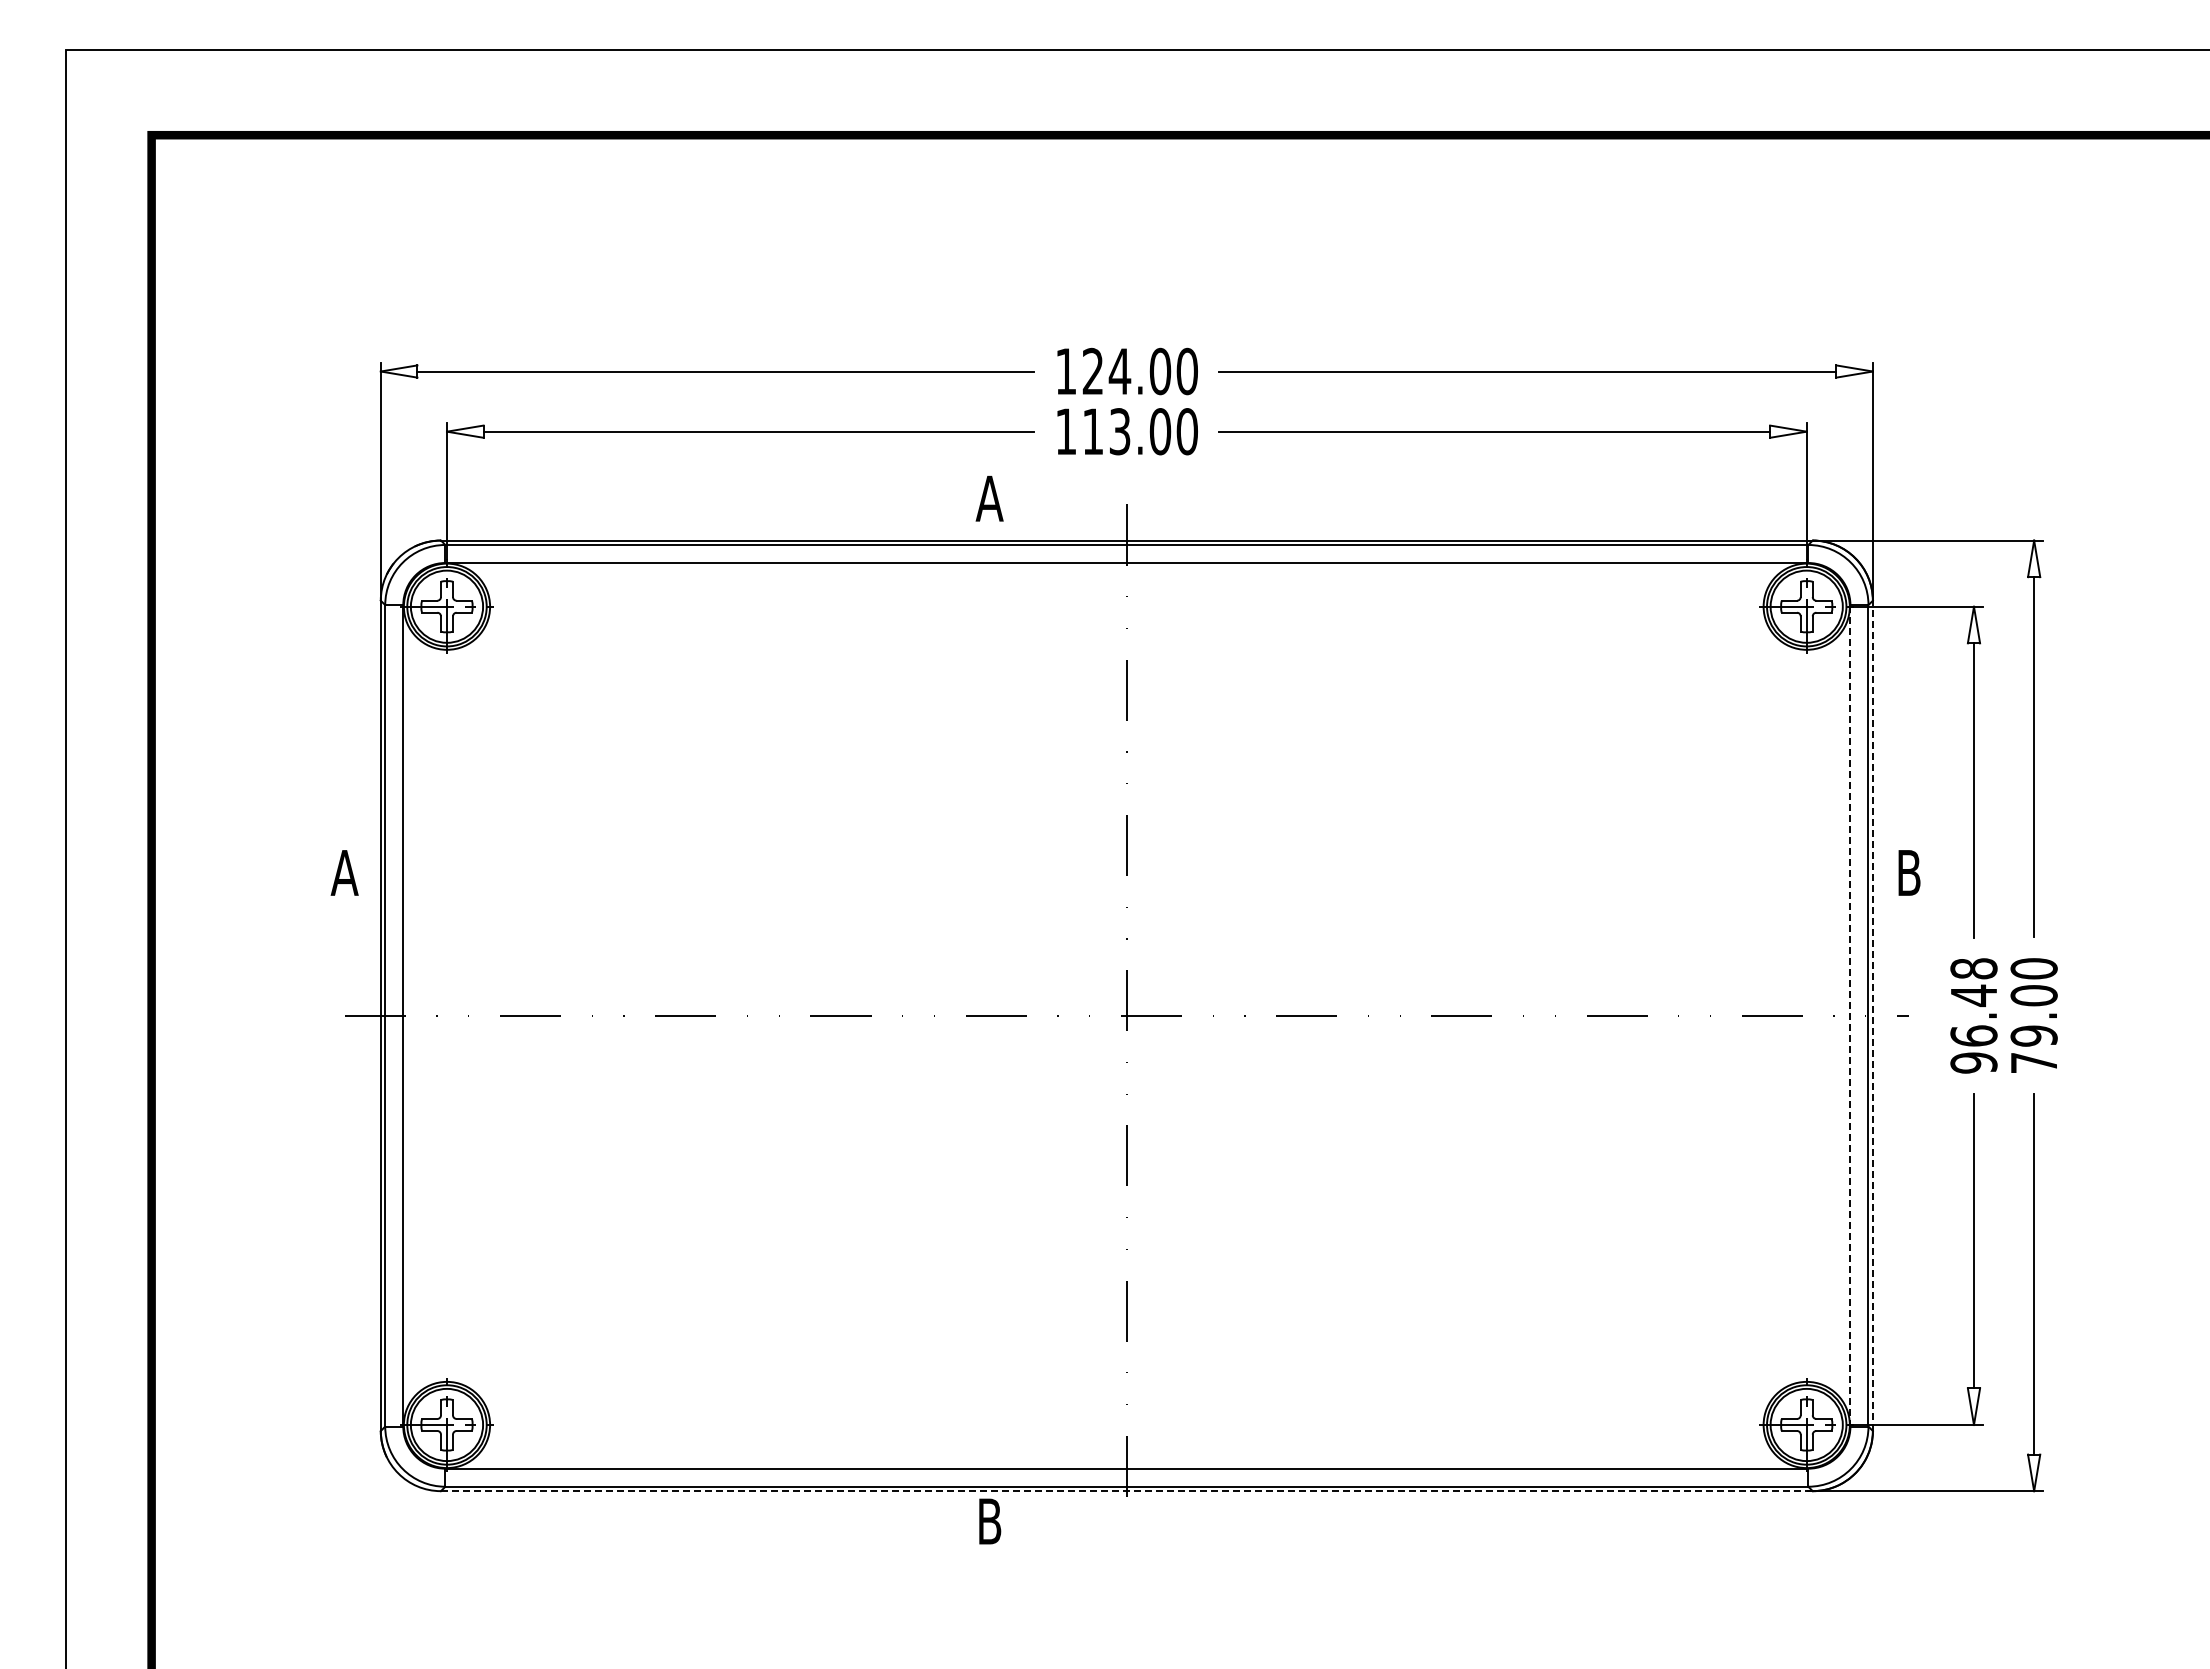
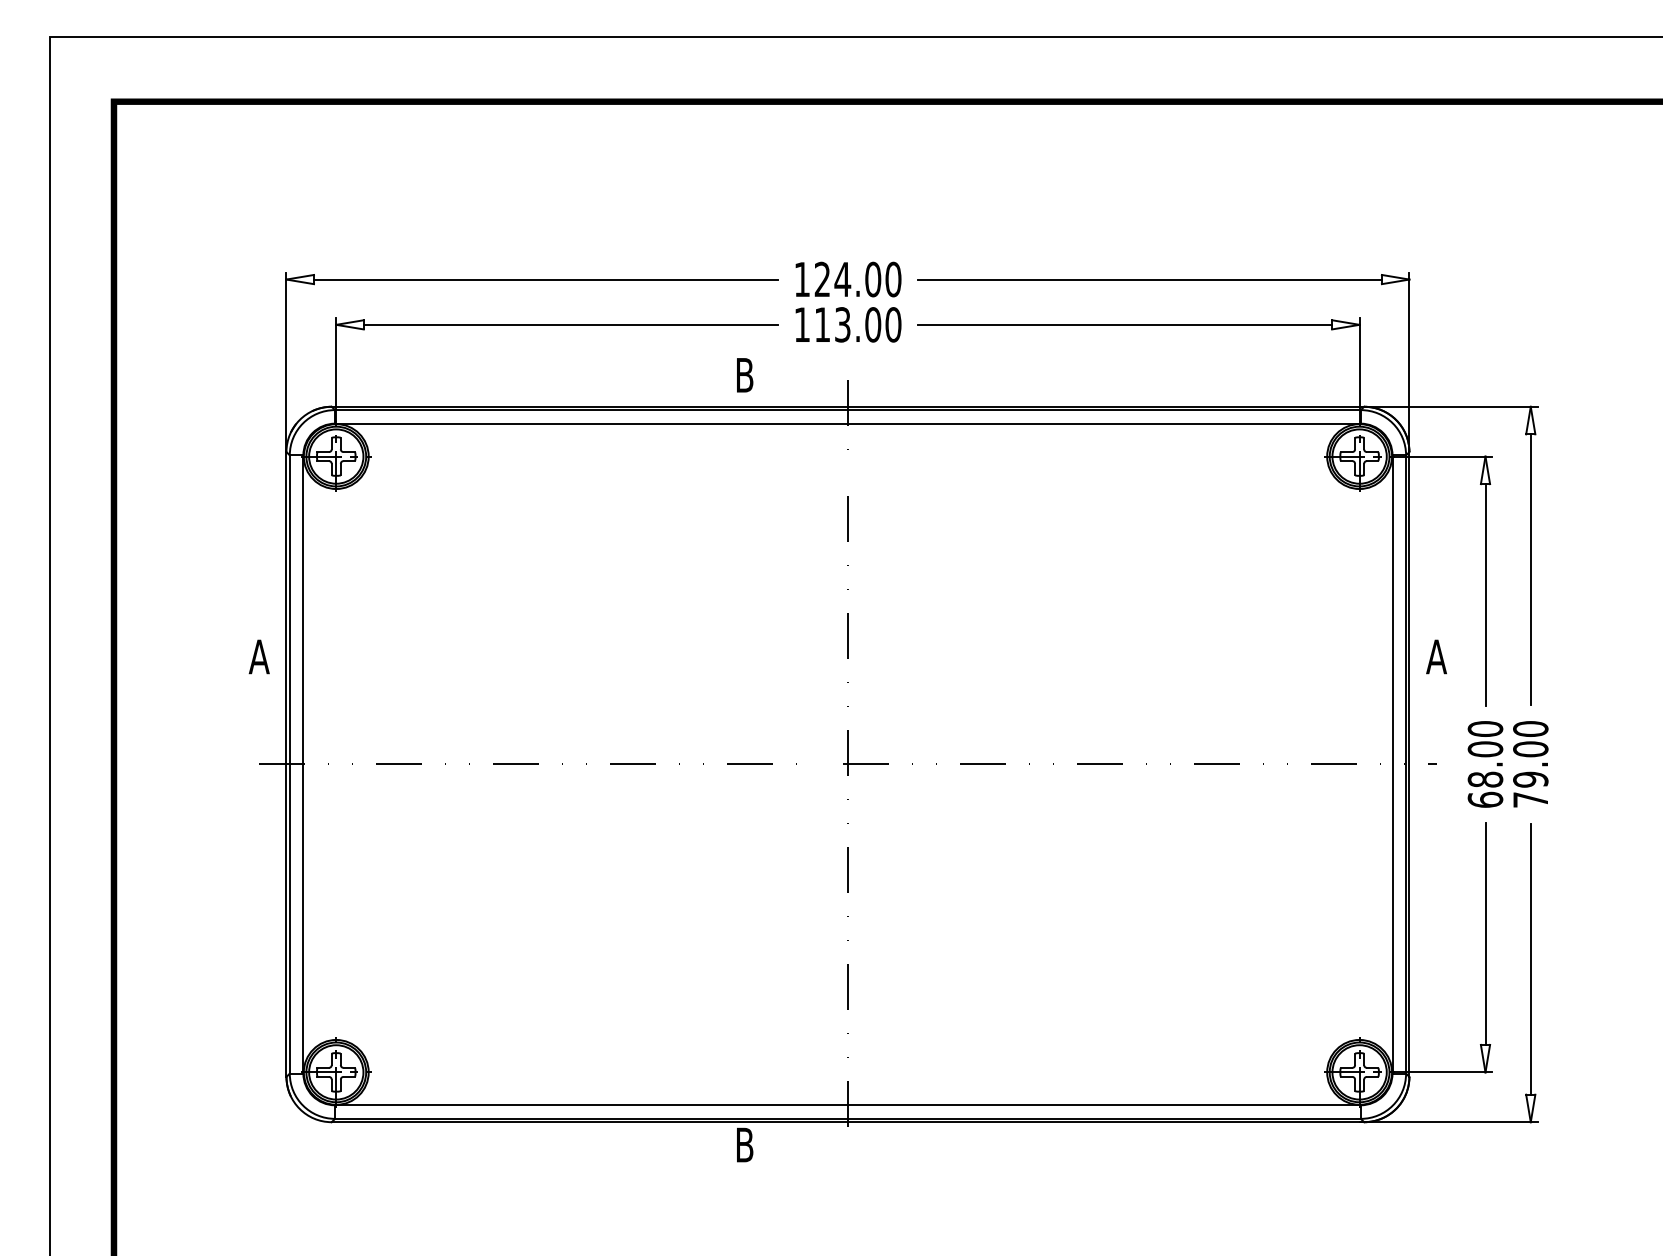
text: (989, 498) -> (744, 375), A -> B
text: (1908, 872) -> (1436, 656), B -> A
line: (1850, 1015) -> (1392, 764), dashed -> solid
line: (1872, 1015) -> (1409, 764), dashed -> solid
text: (1973, 1015) -> (1485, 764), 96.48 -> 68.00
line: (1126, 1491) -> (847, 1122), dashed -> solid

